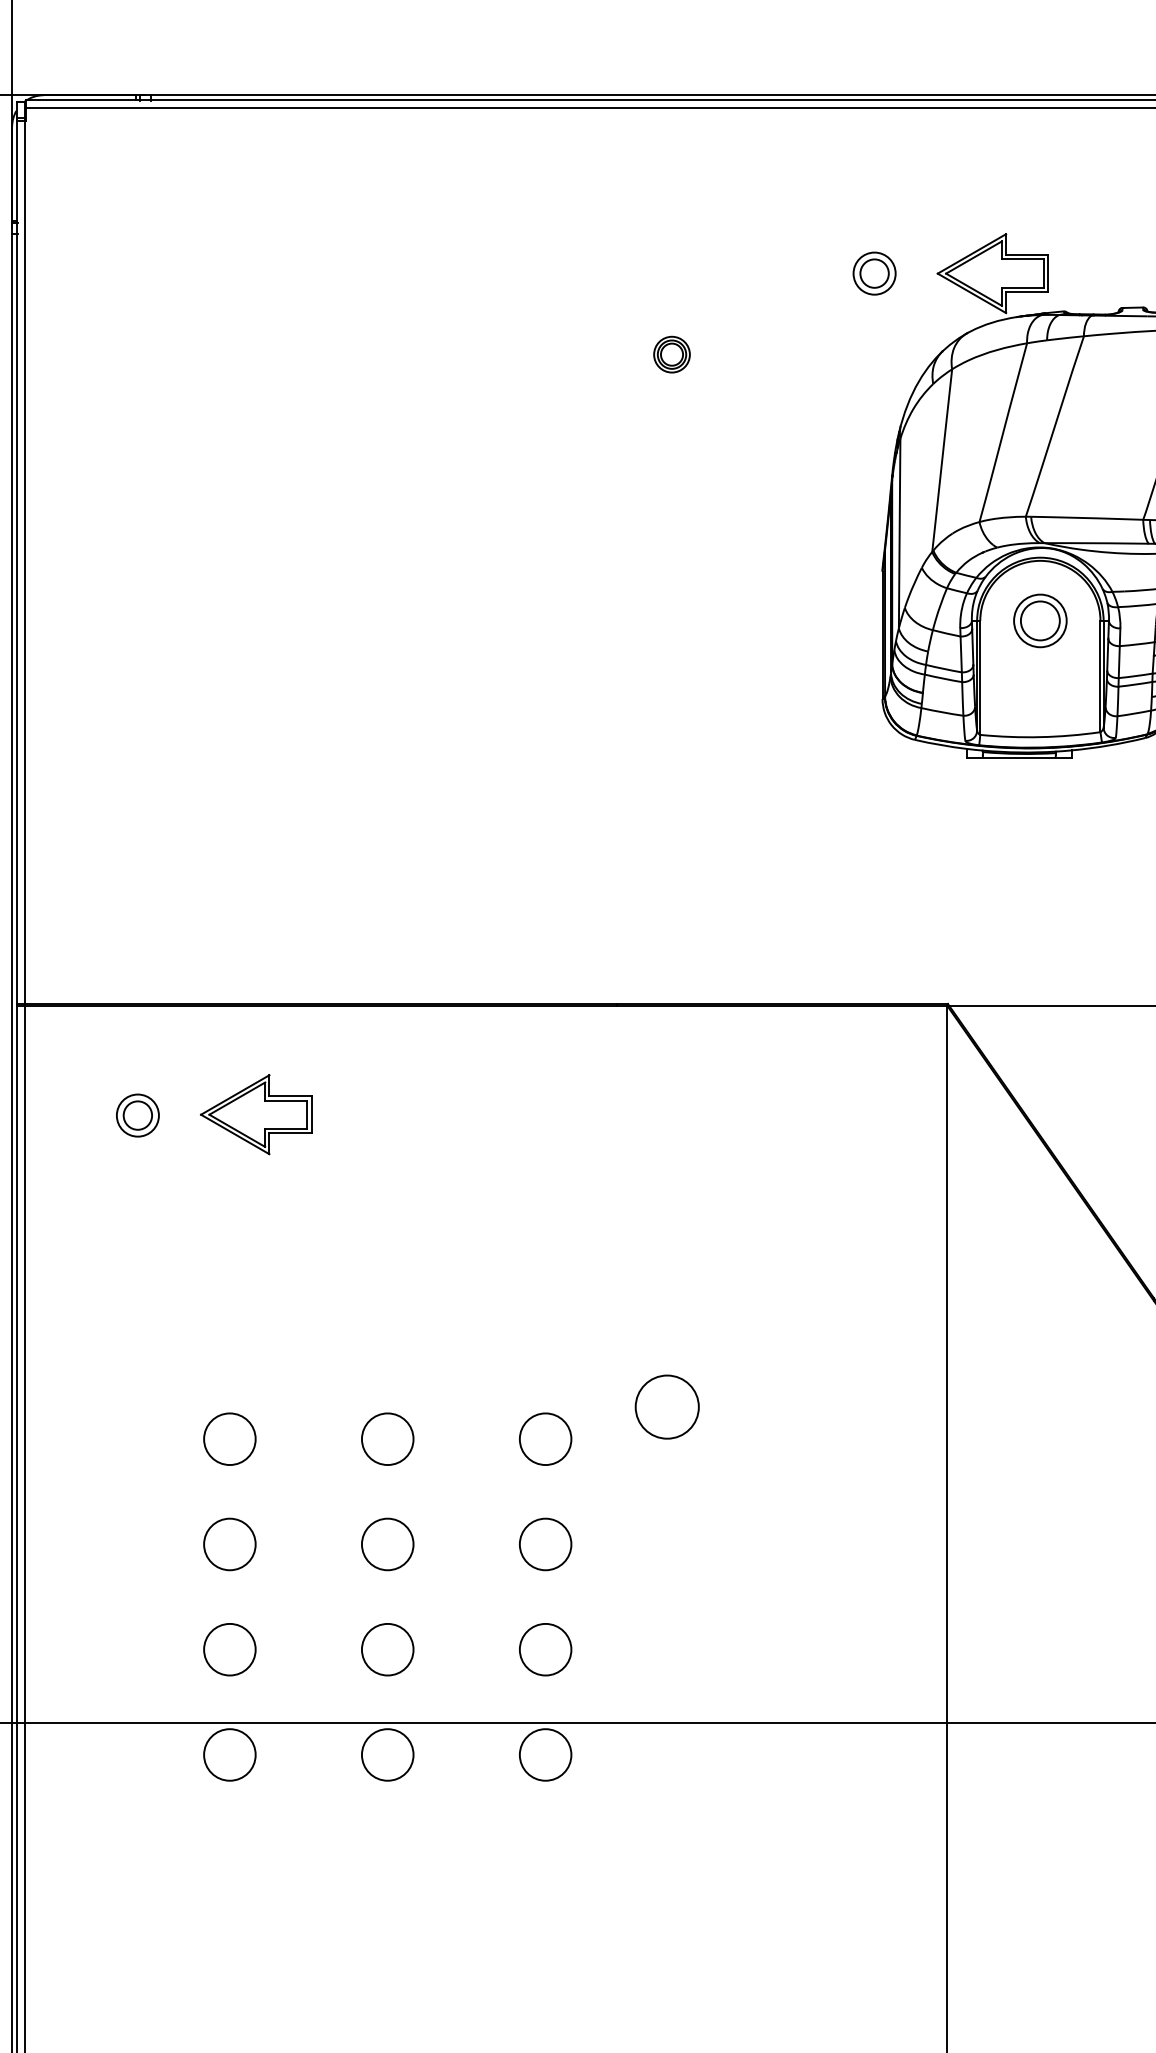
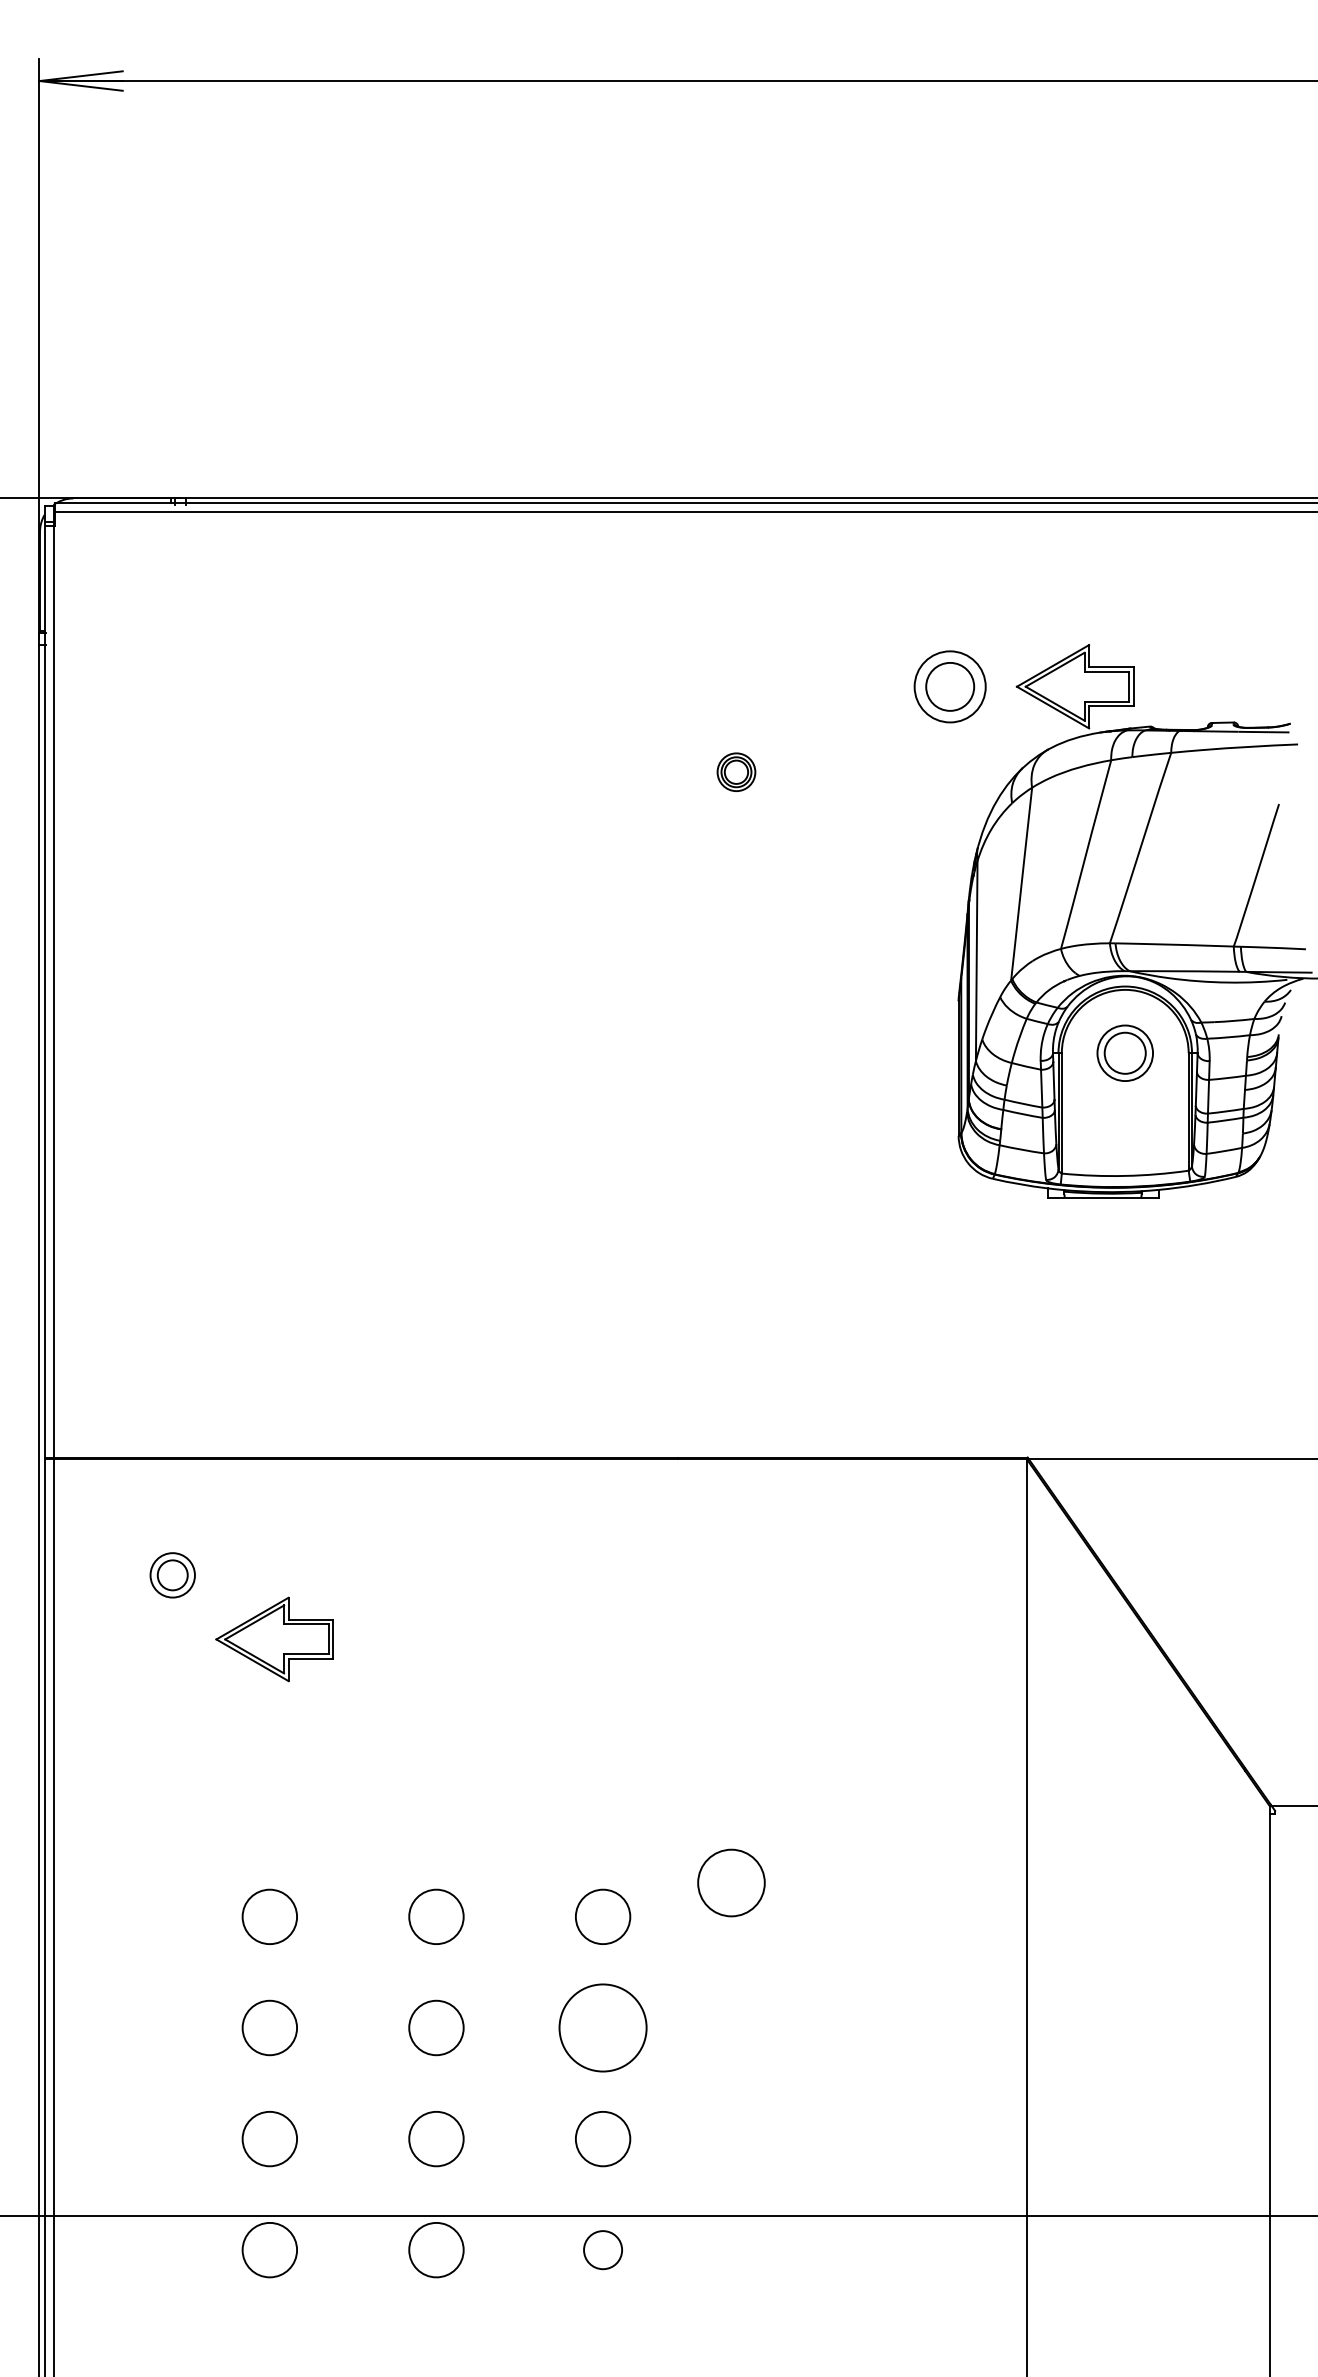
part: (874, 273) -> (950, 686), size x1.6
part: (256, 1114) -> (274, 1639), moved
circle: (545, 1544) -> (602, 2027), size x1.6
circle: (545, 1754) -> (602, 2249), size x0.7

